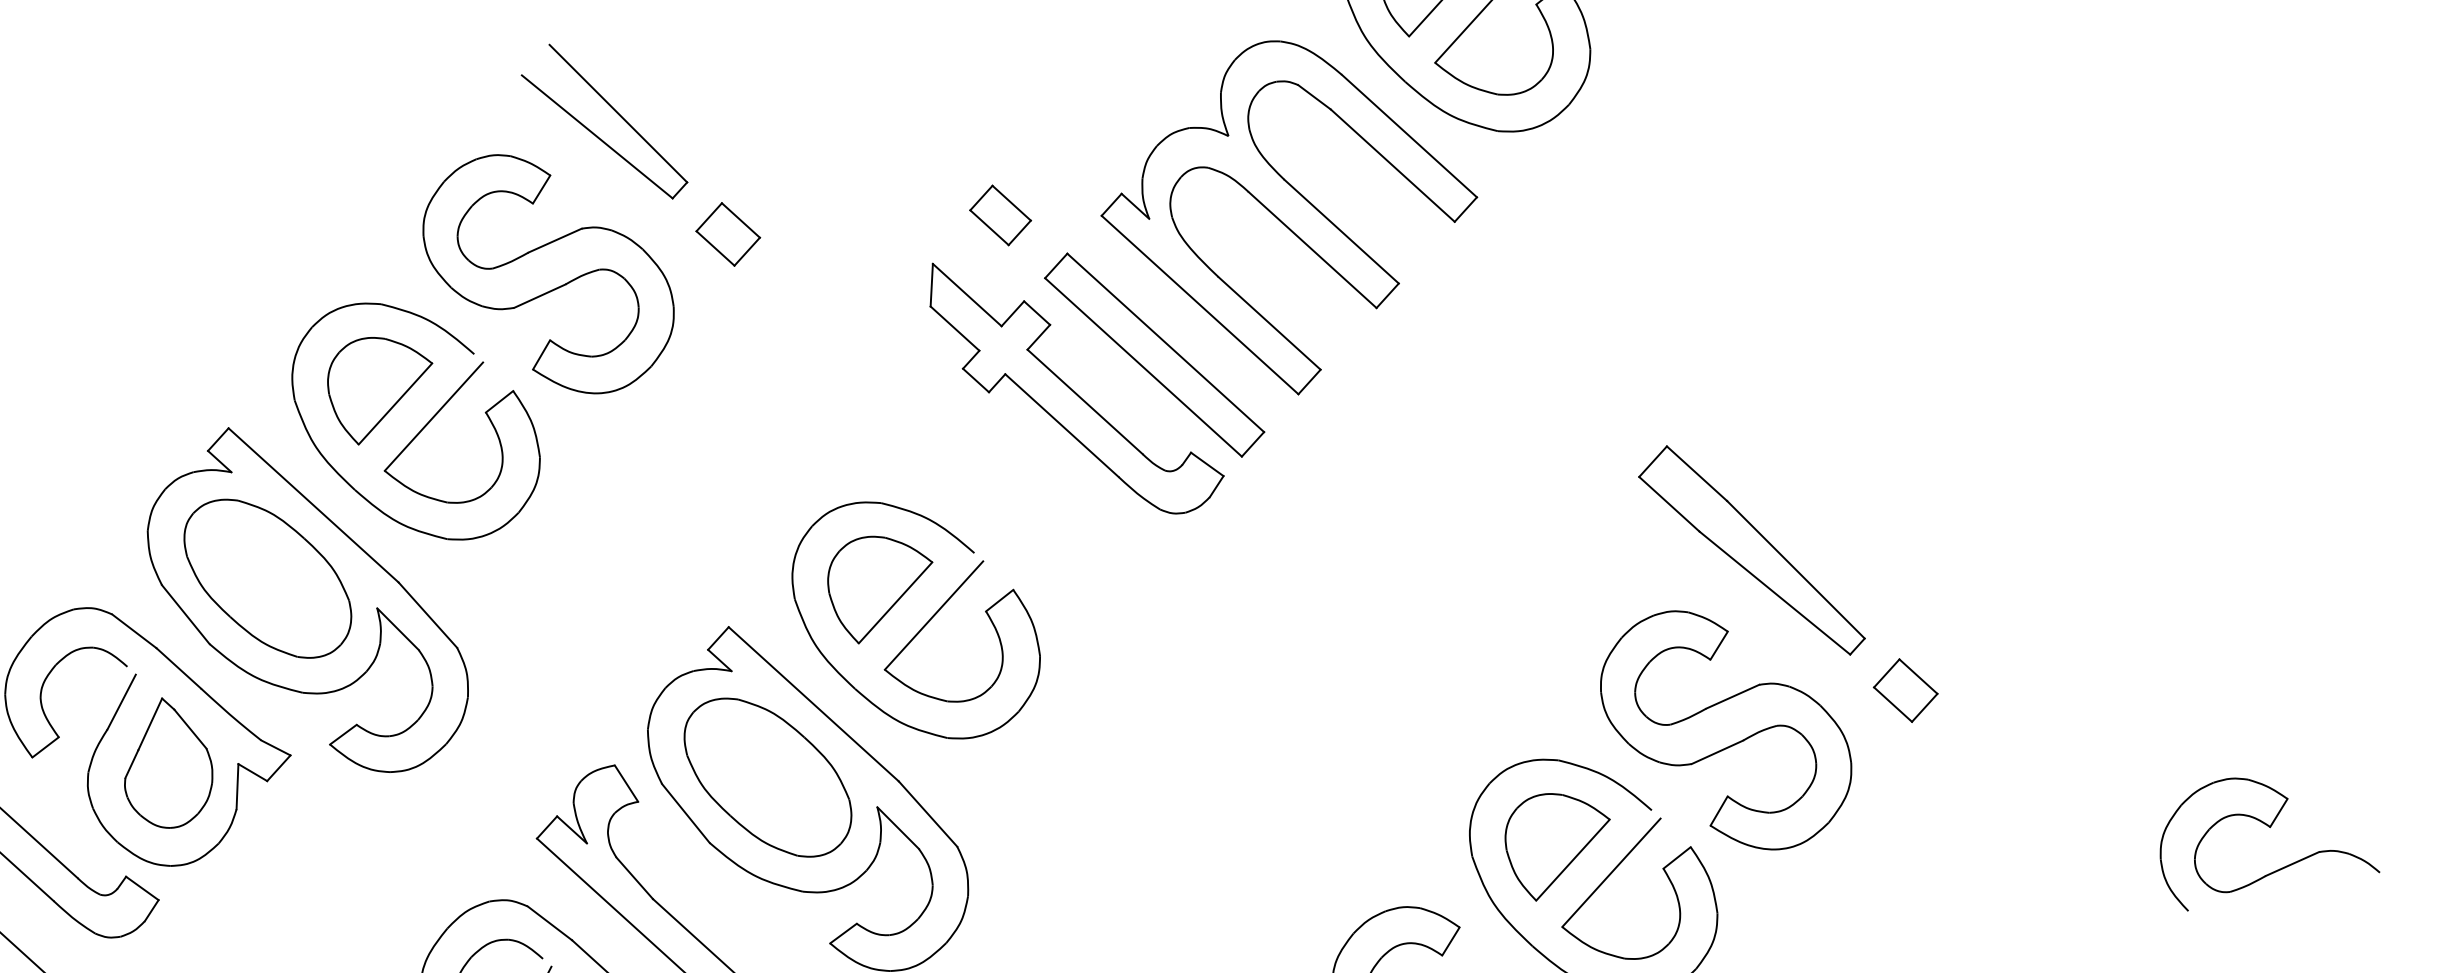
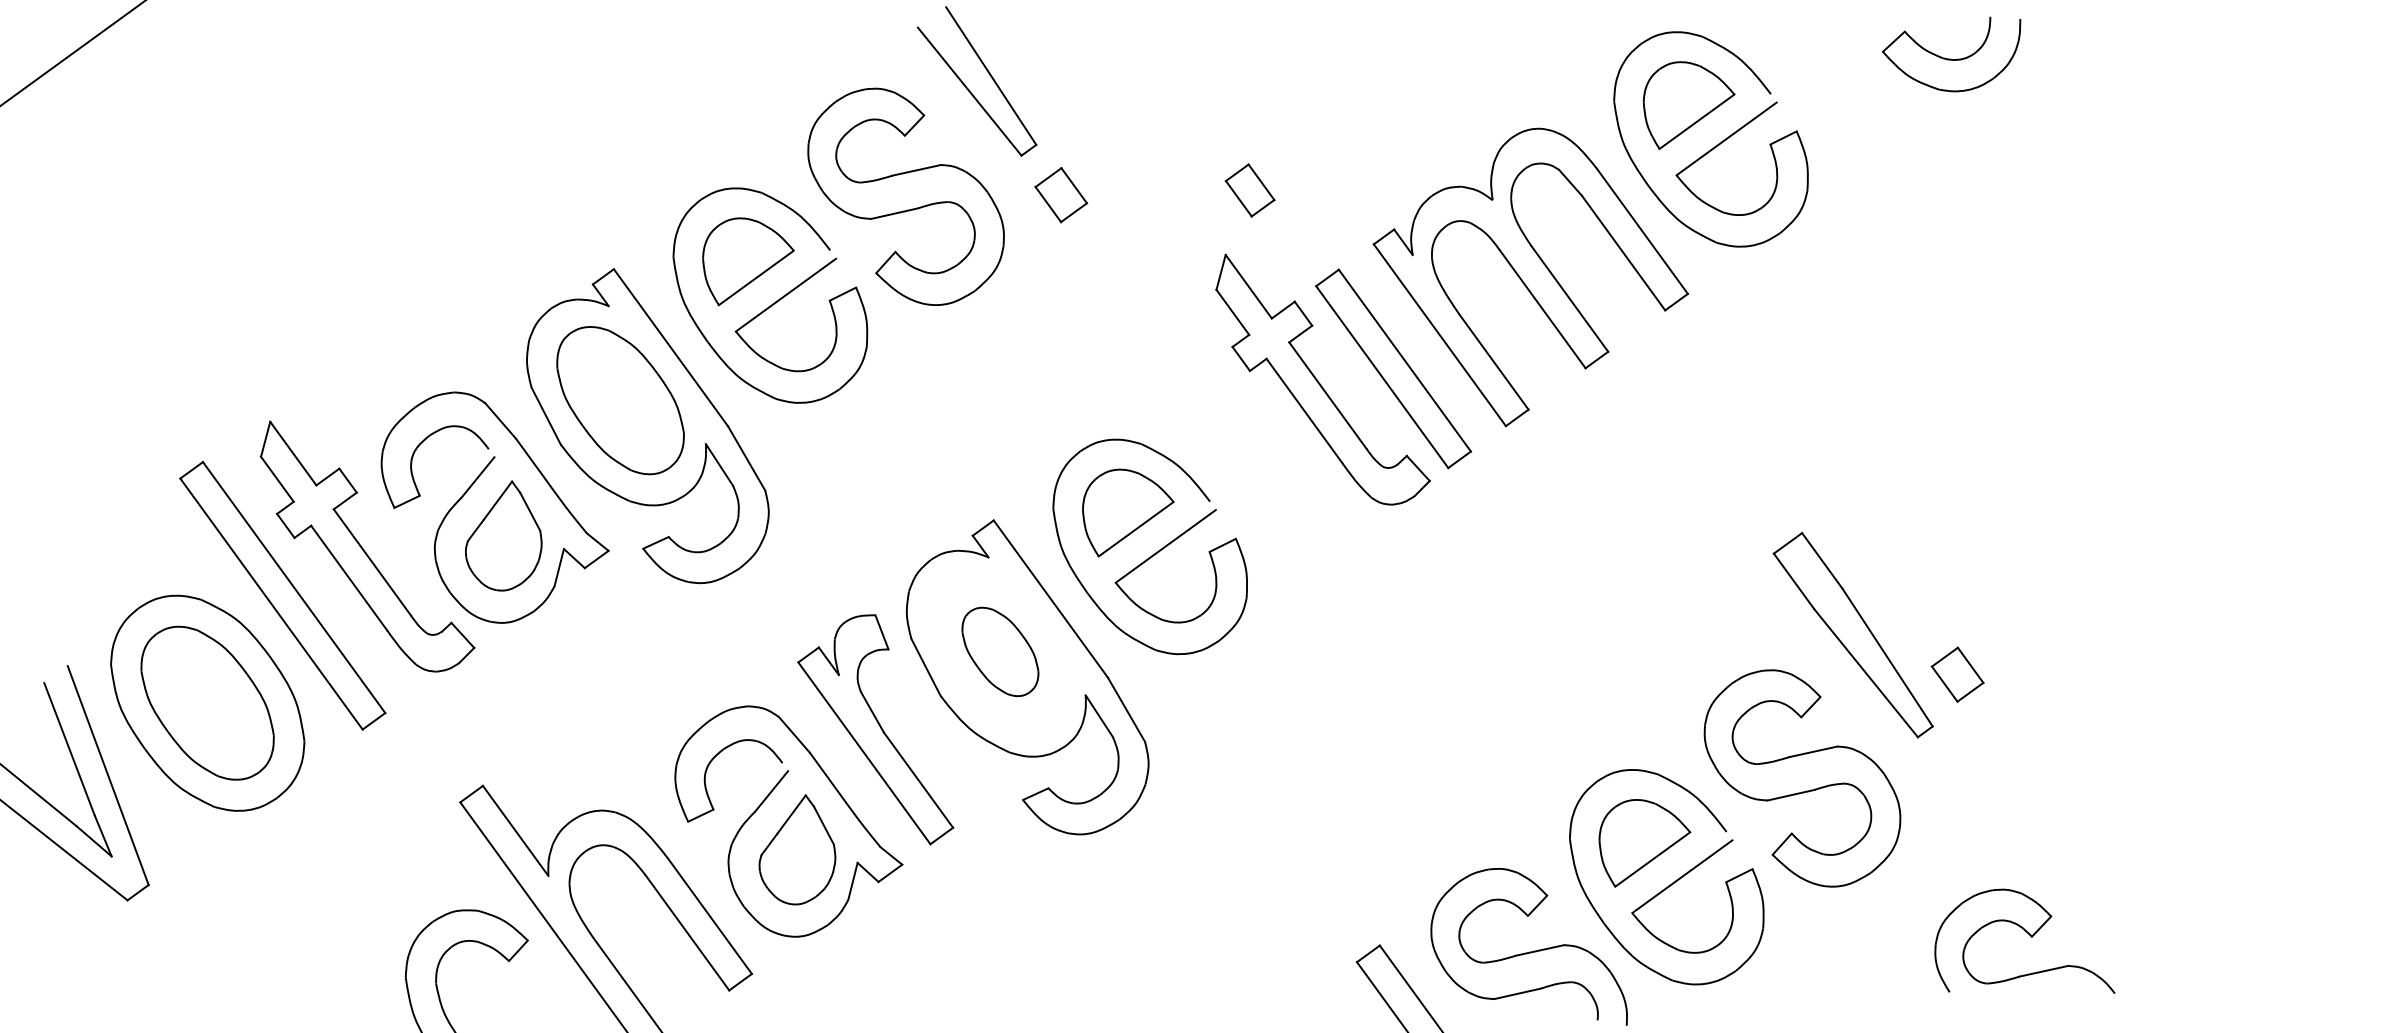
part: (999, 215) -> (1249, 190), moved
part: (1905, 690) -> (1957, 674), moved
part: (768, 777) -> (1000, 651), size x0.6
part: (2267, 826) -> (2029, 935), moved

